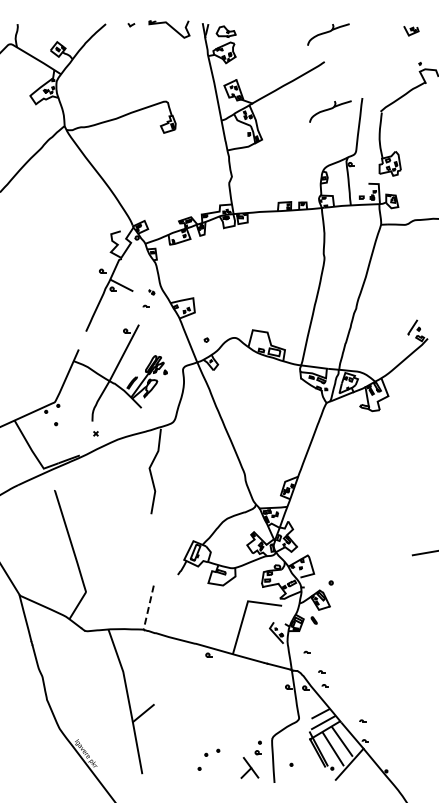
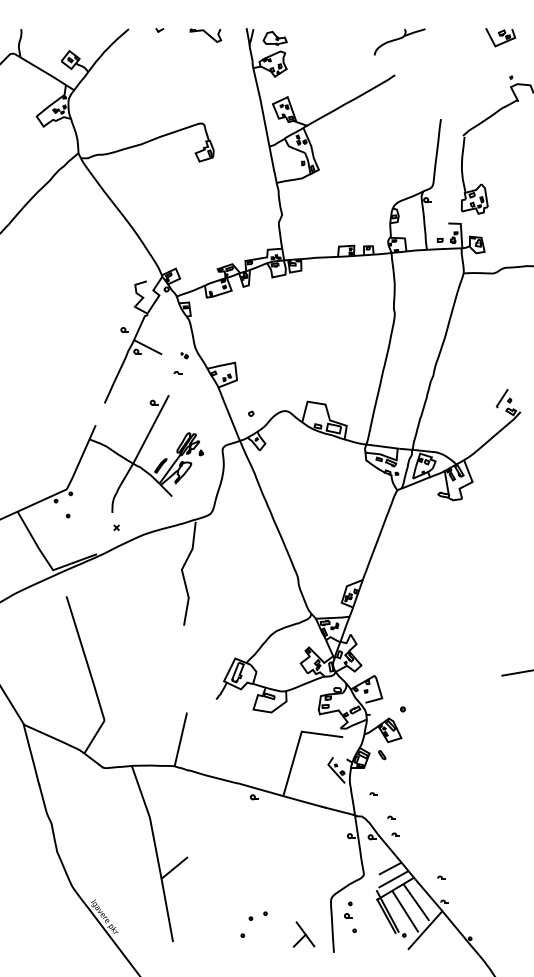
part: (168, 29) -> (204, 35), size x0.62
part: (411, 31) -> (500, 38), size x1.67
part: (330, 111) -> (402, 135), removed
line: (148, 608) -> (180, 740), dashed -> solid
part: (257, 747) -> (347, 909), moved

